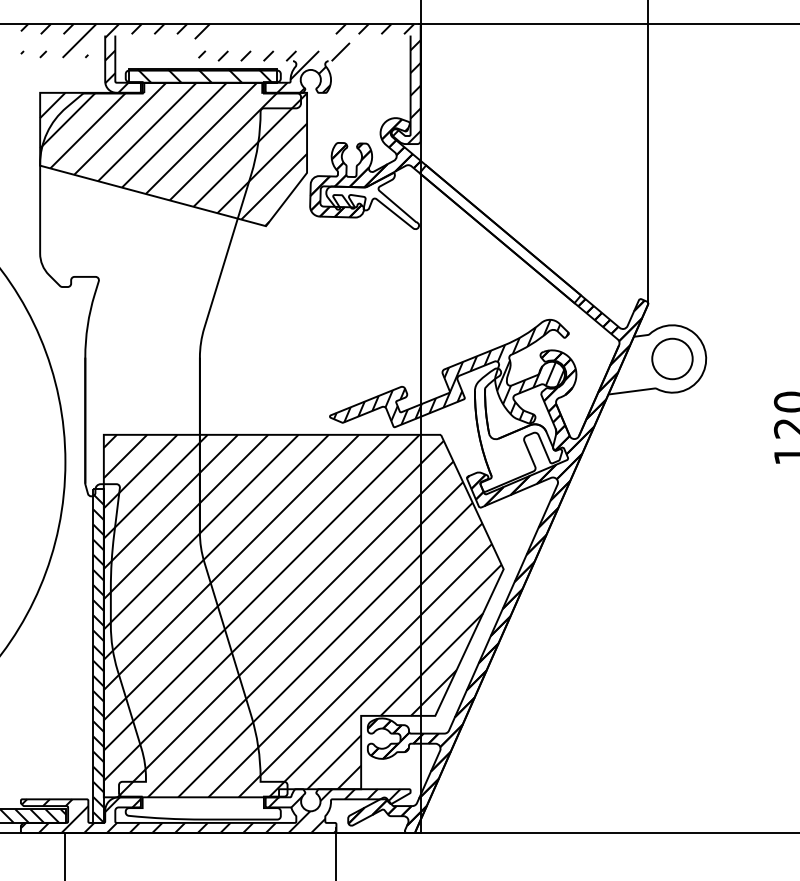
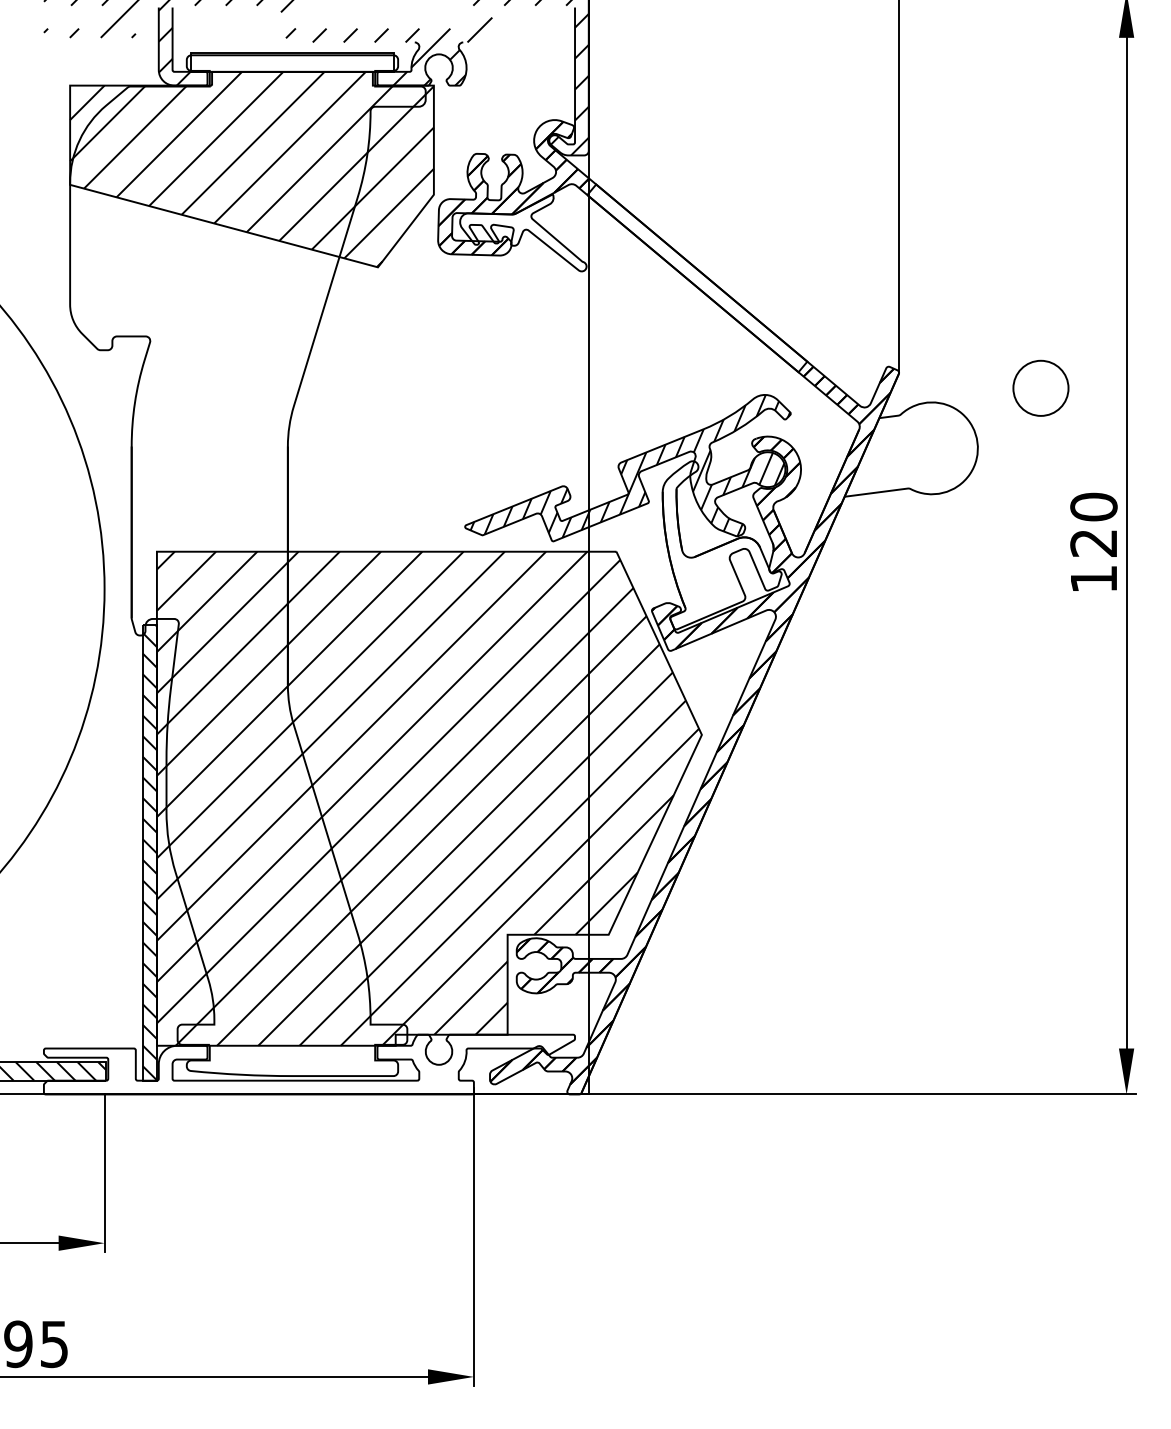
hatch: (204, 75) -> (294, 62), removed
circle: (672, 358) -> (1040, 387), moved
hatch: (210, 811) -> (302, 1064), removed

